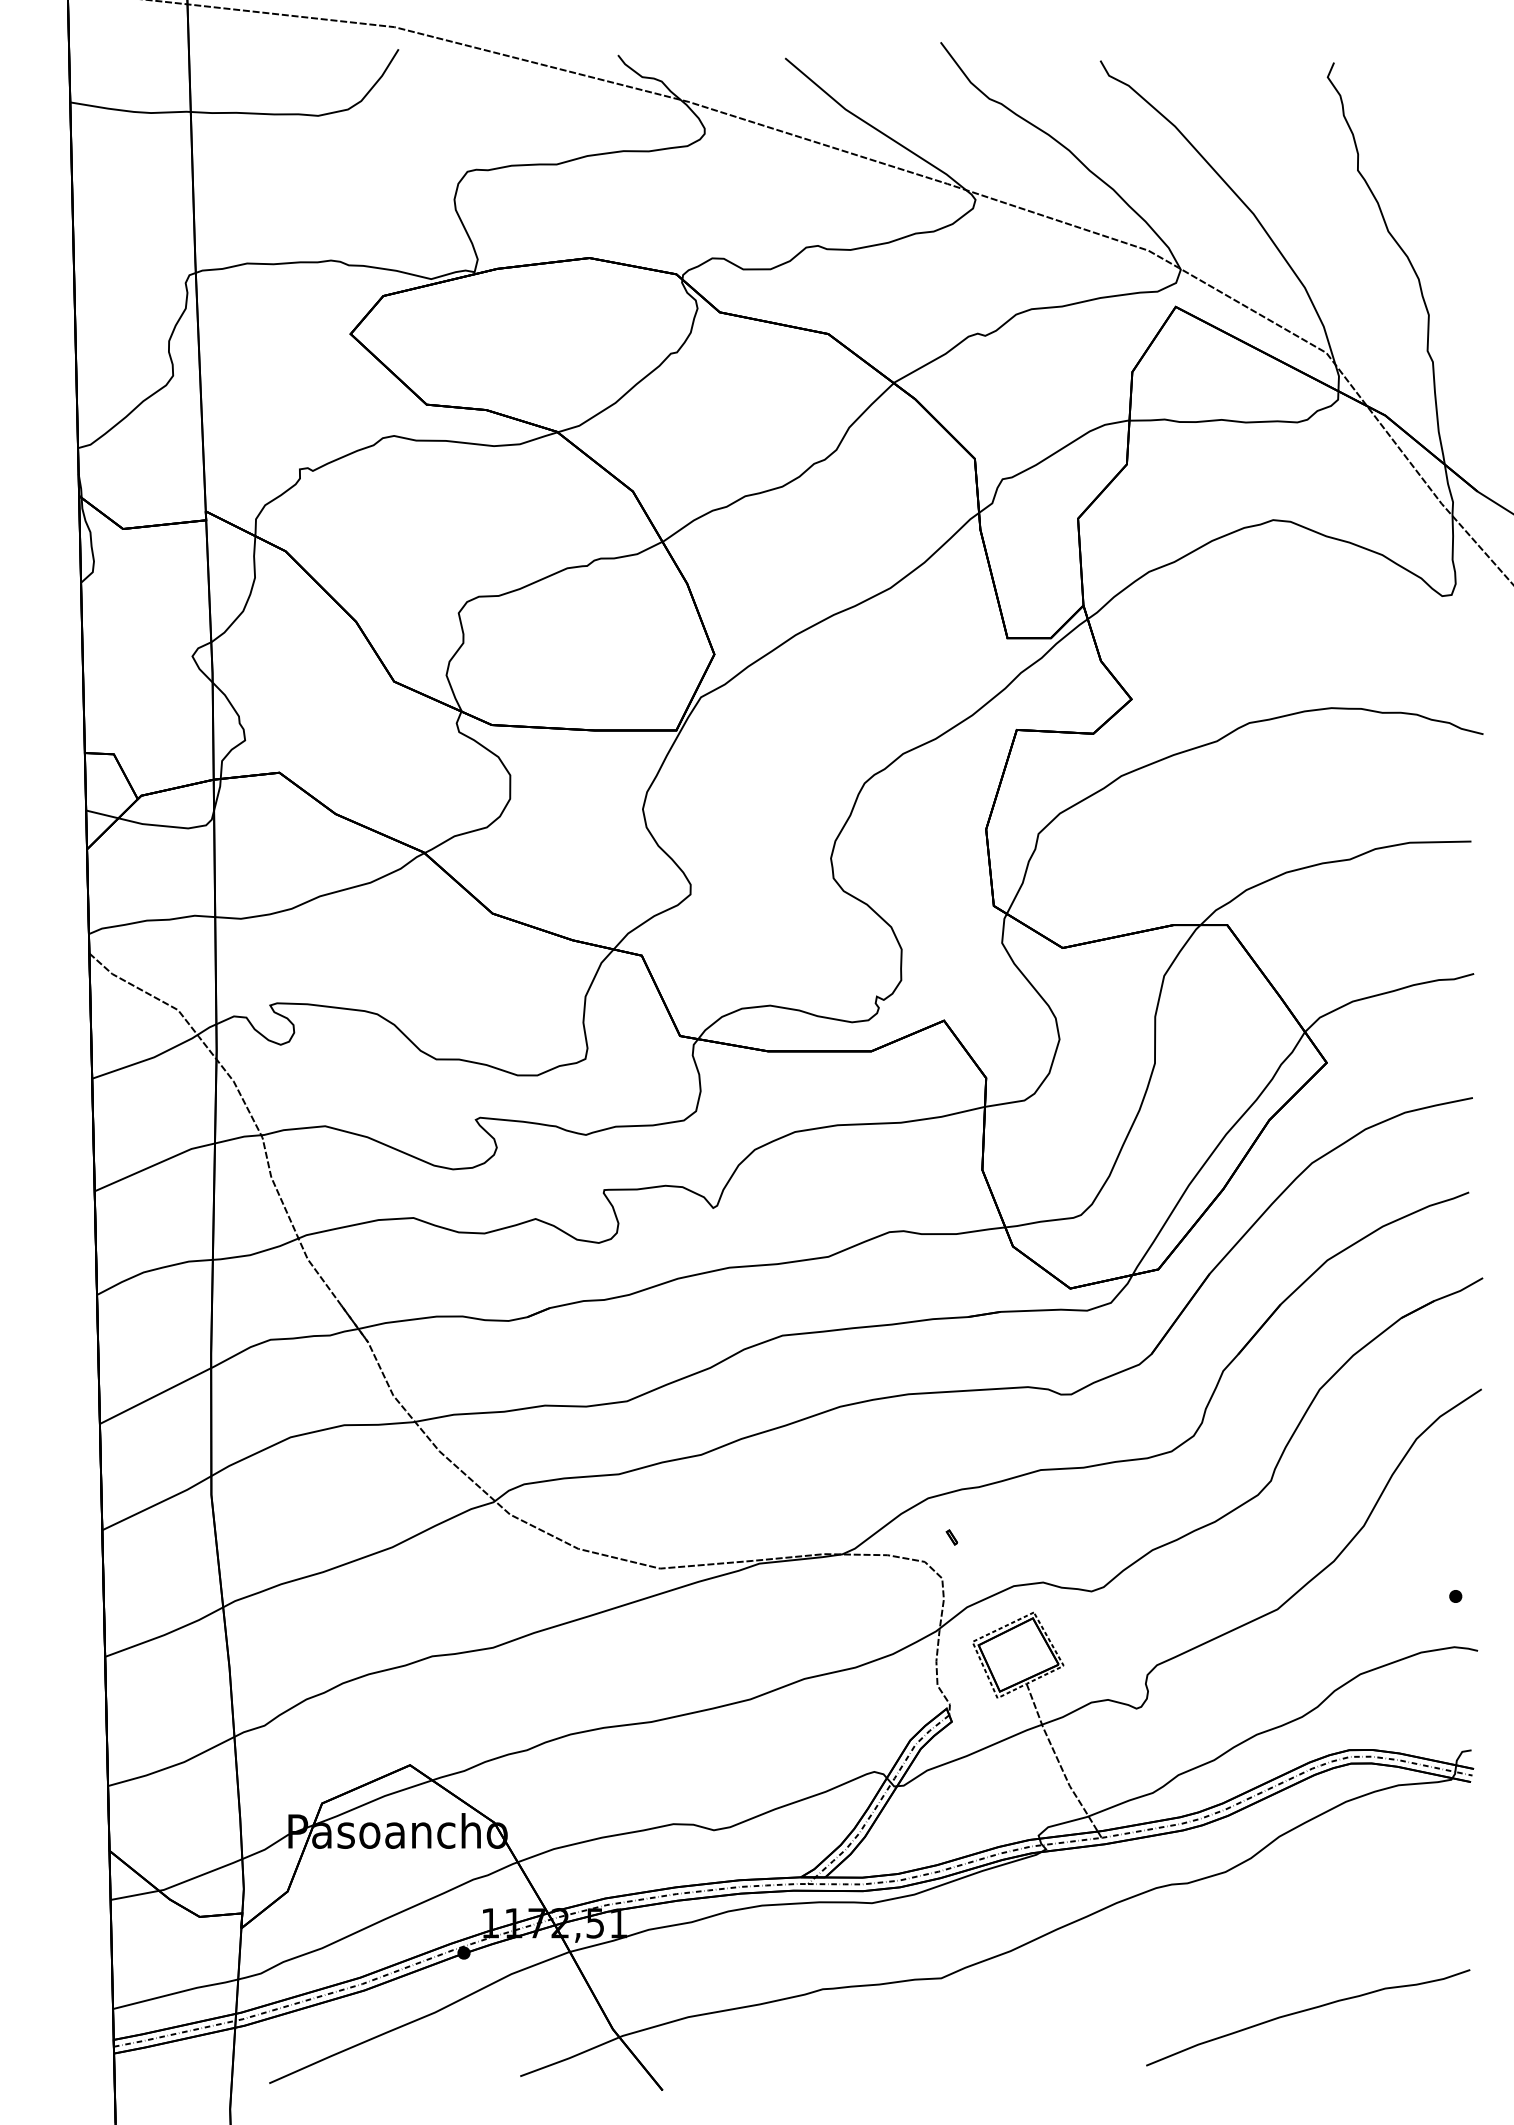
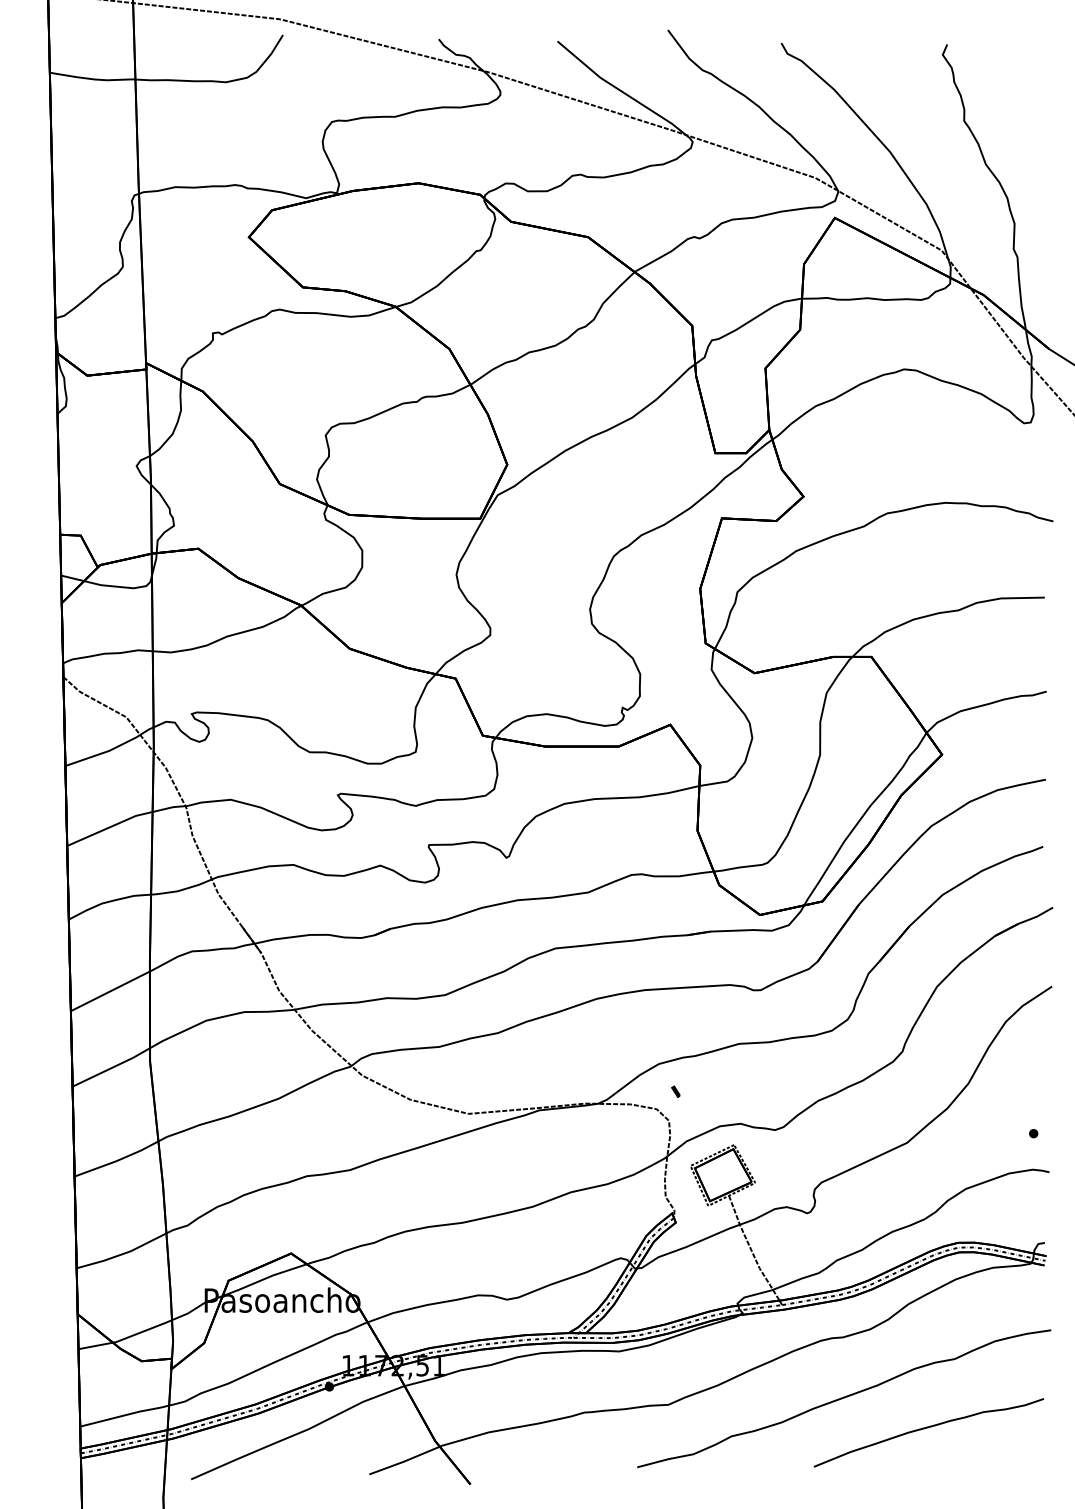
curve: (1188, 1969) -> (843, 1398), added

